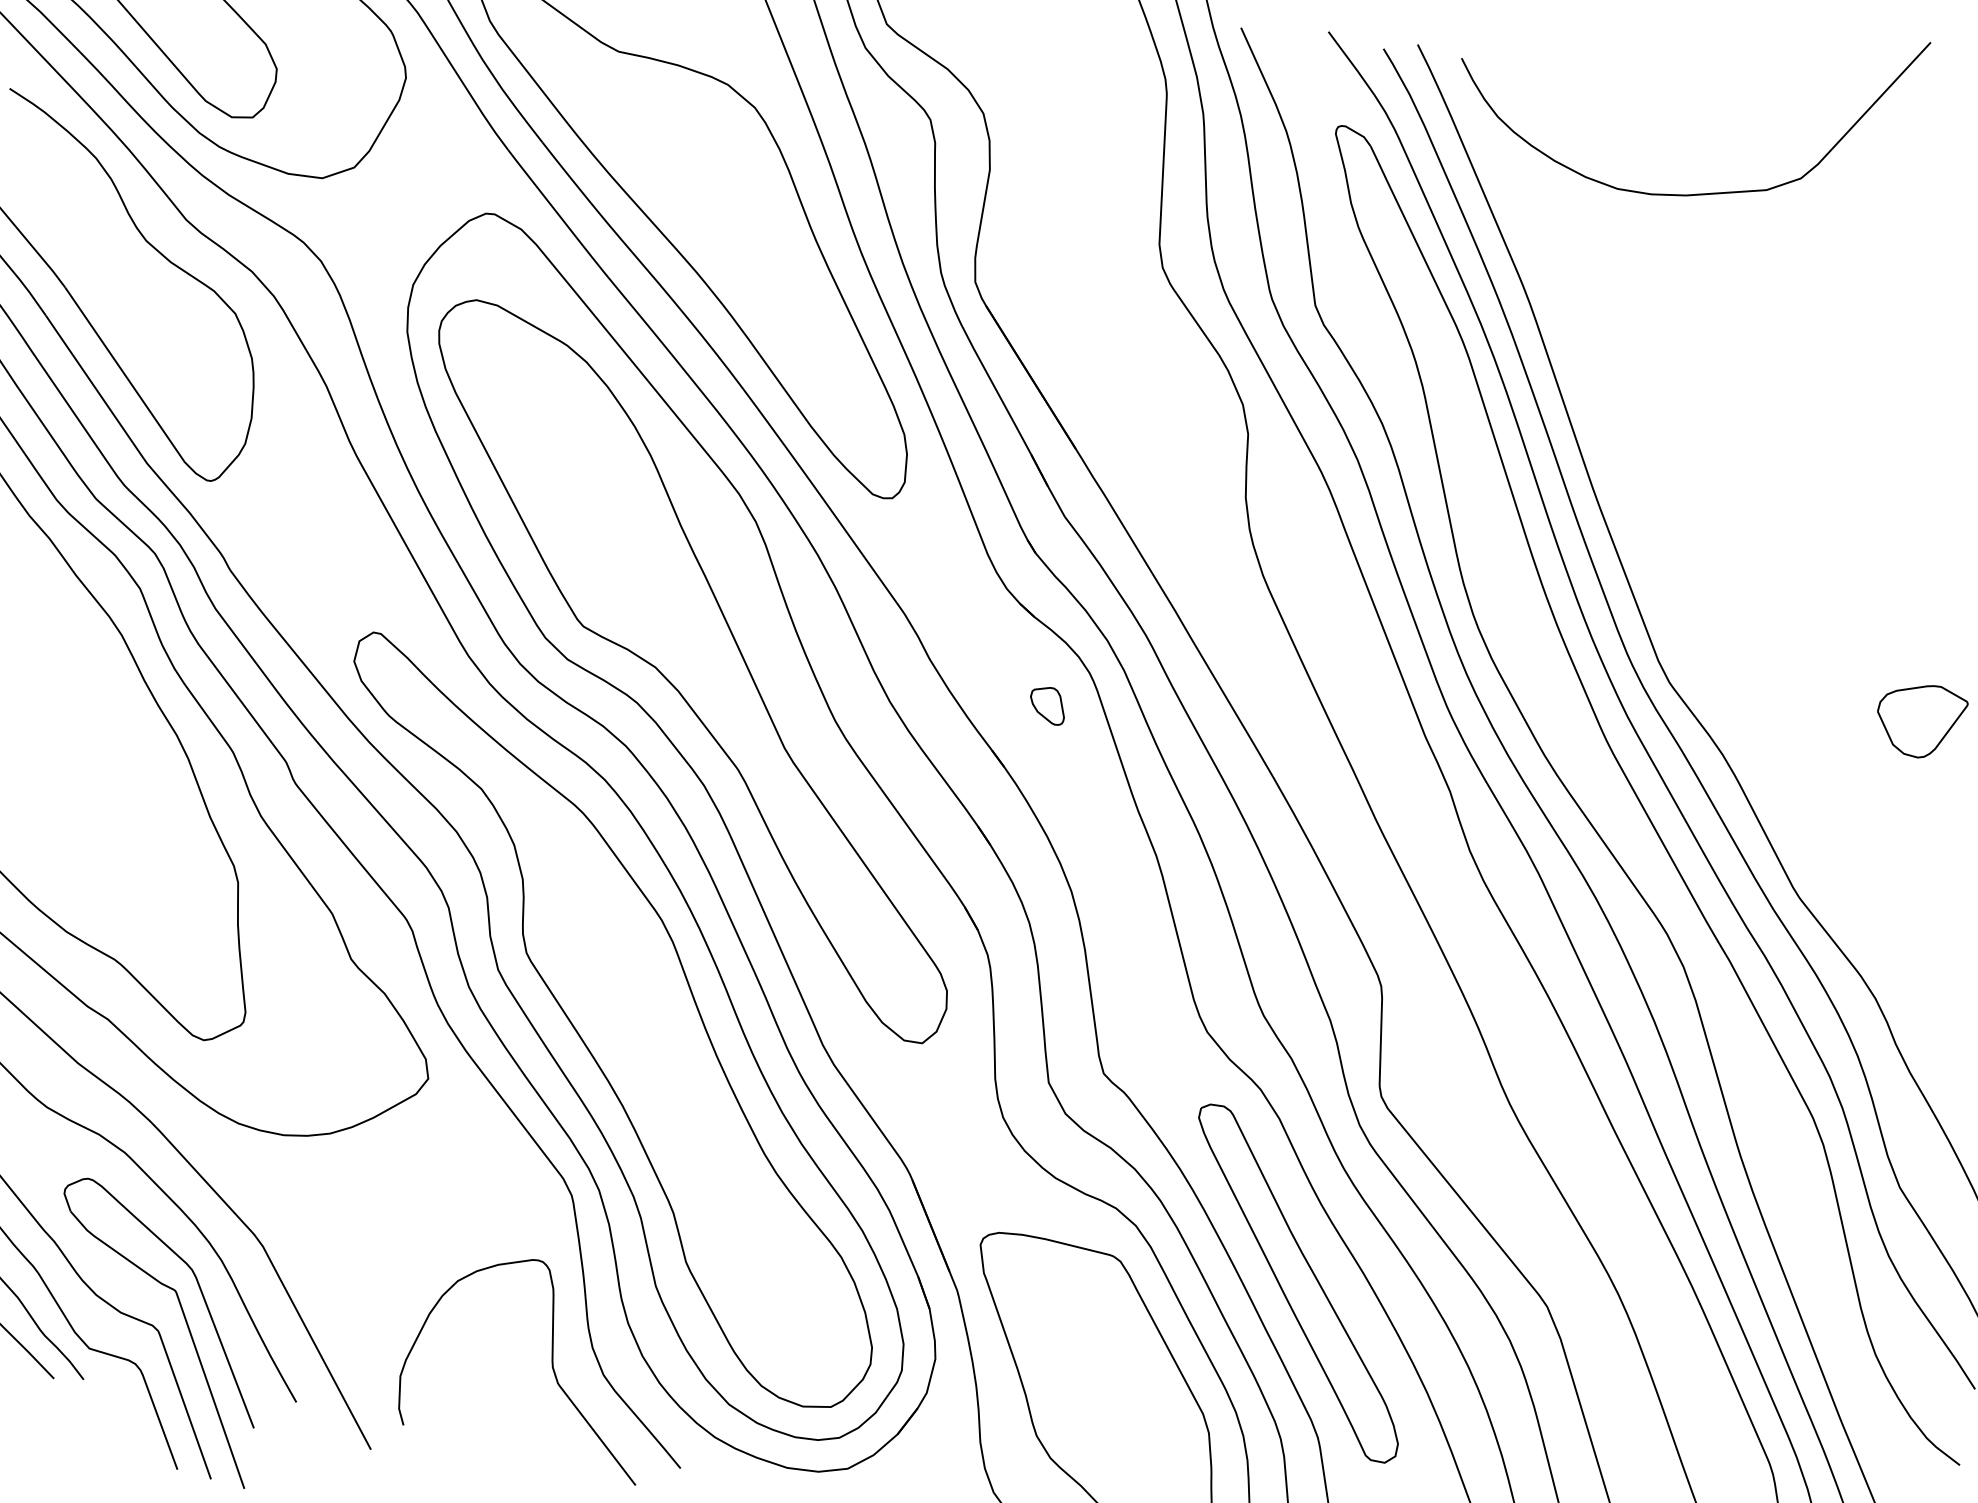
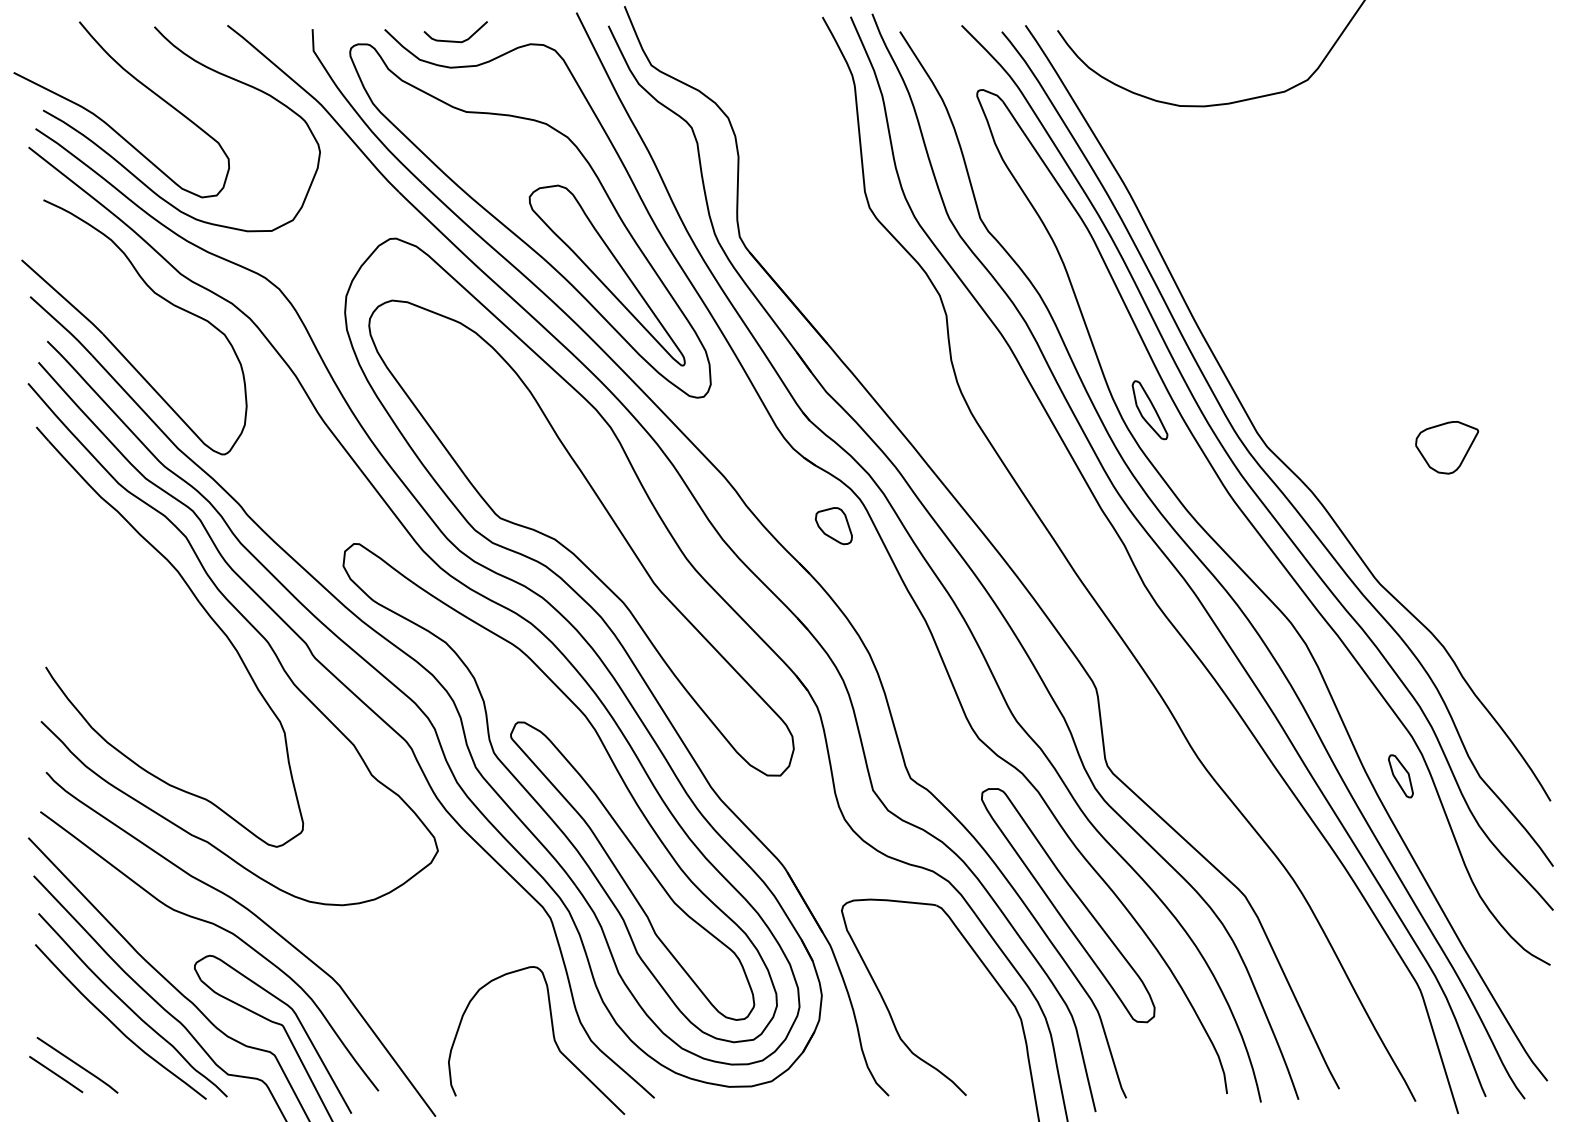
part: (781, 308) -> (606, 275), added
part: (1512, 608) -> (1149, 410), added
part: (1047, 705) -> (833, 526), size x1.43
part: (696, 1145) -> (632, 870), added
part: (1788, 1170) -> (1400, 776), added

